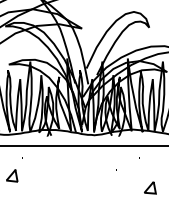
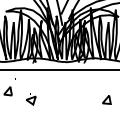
line: (44, 186) -> (31, 98), added

